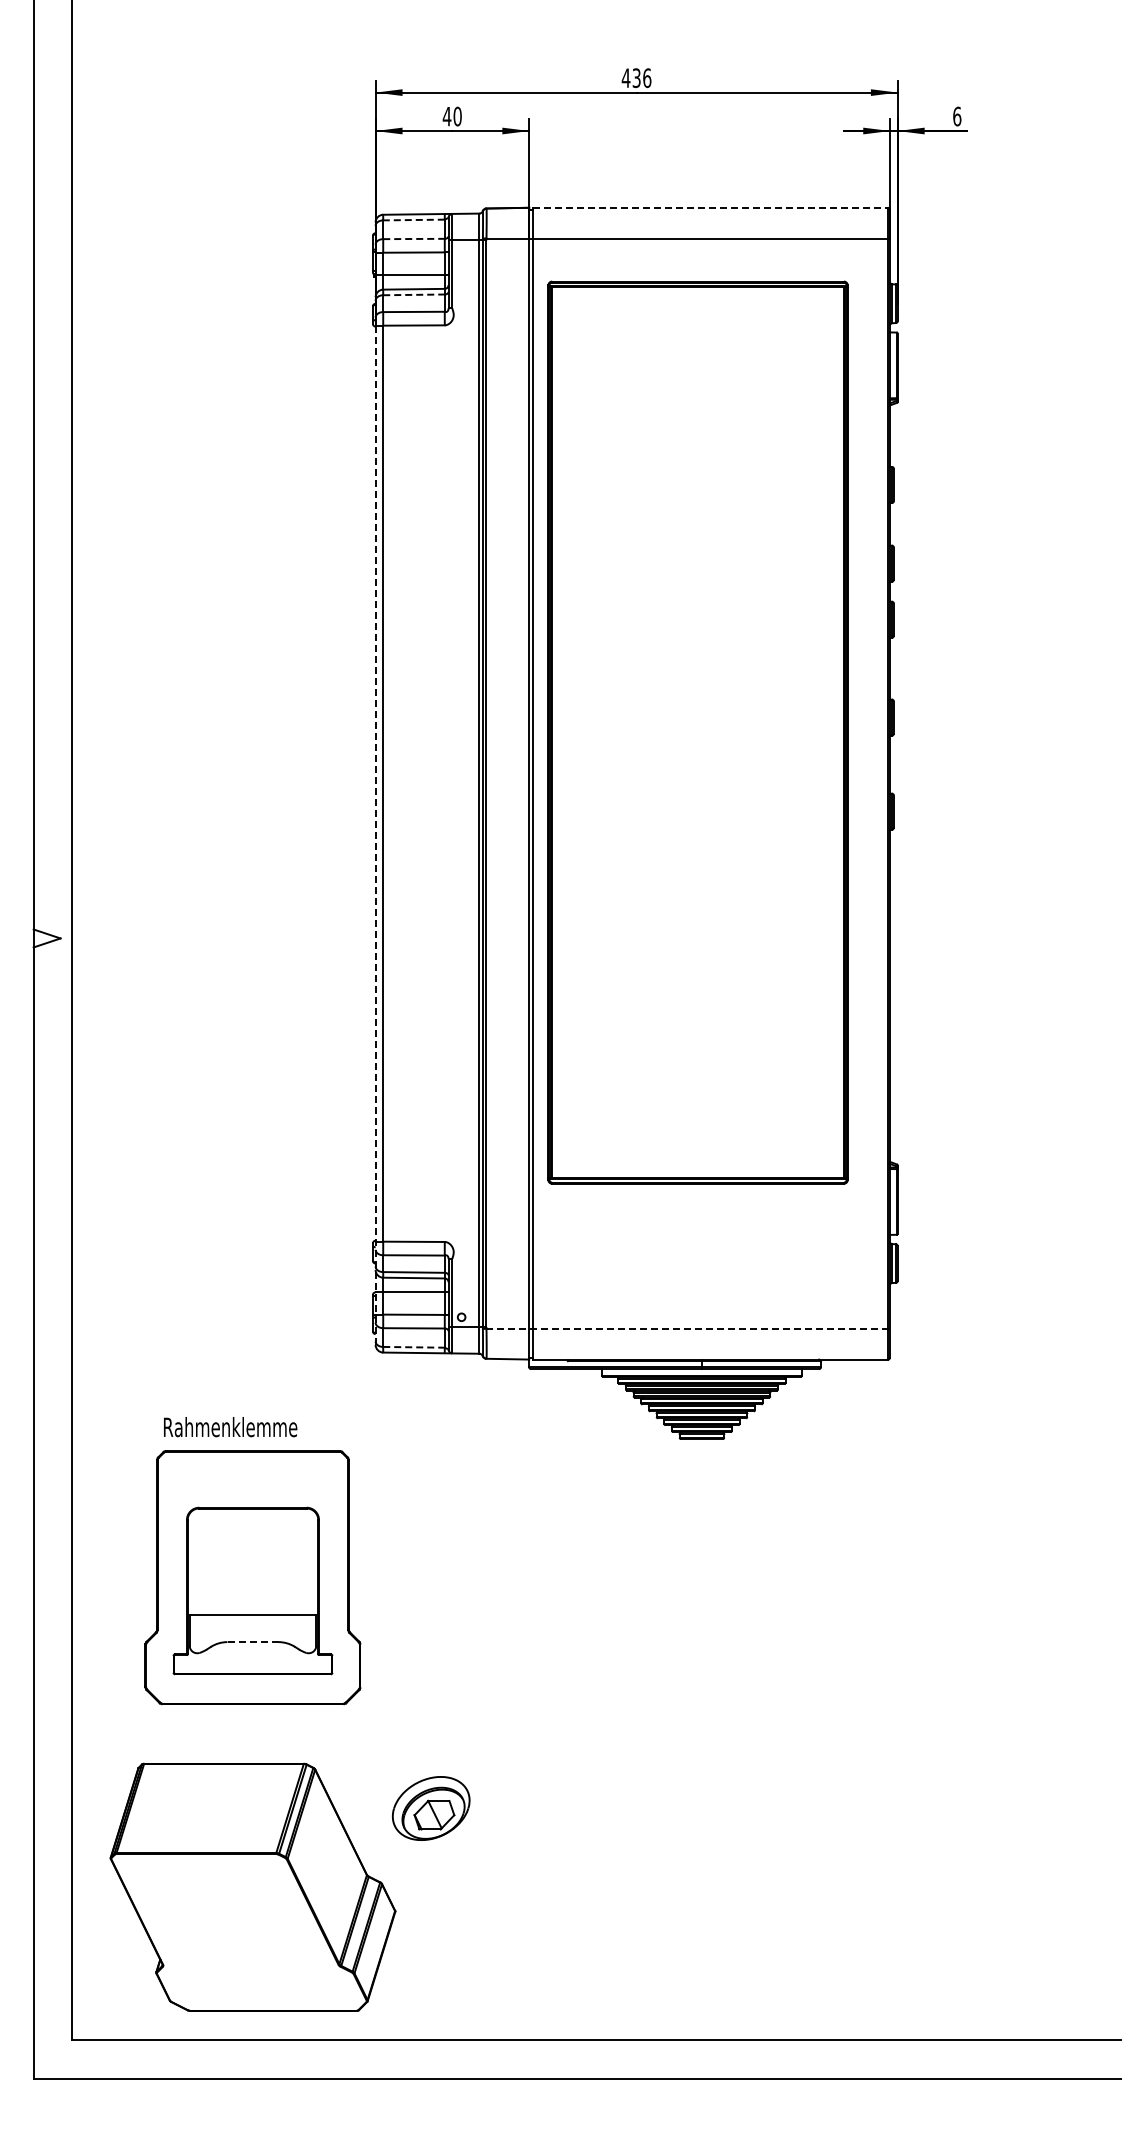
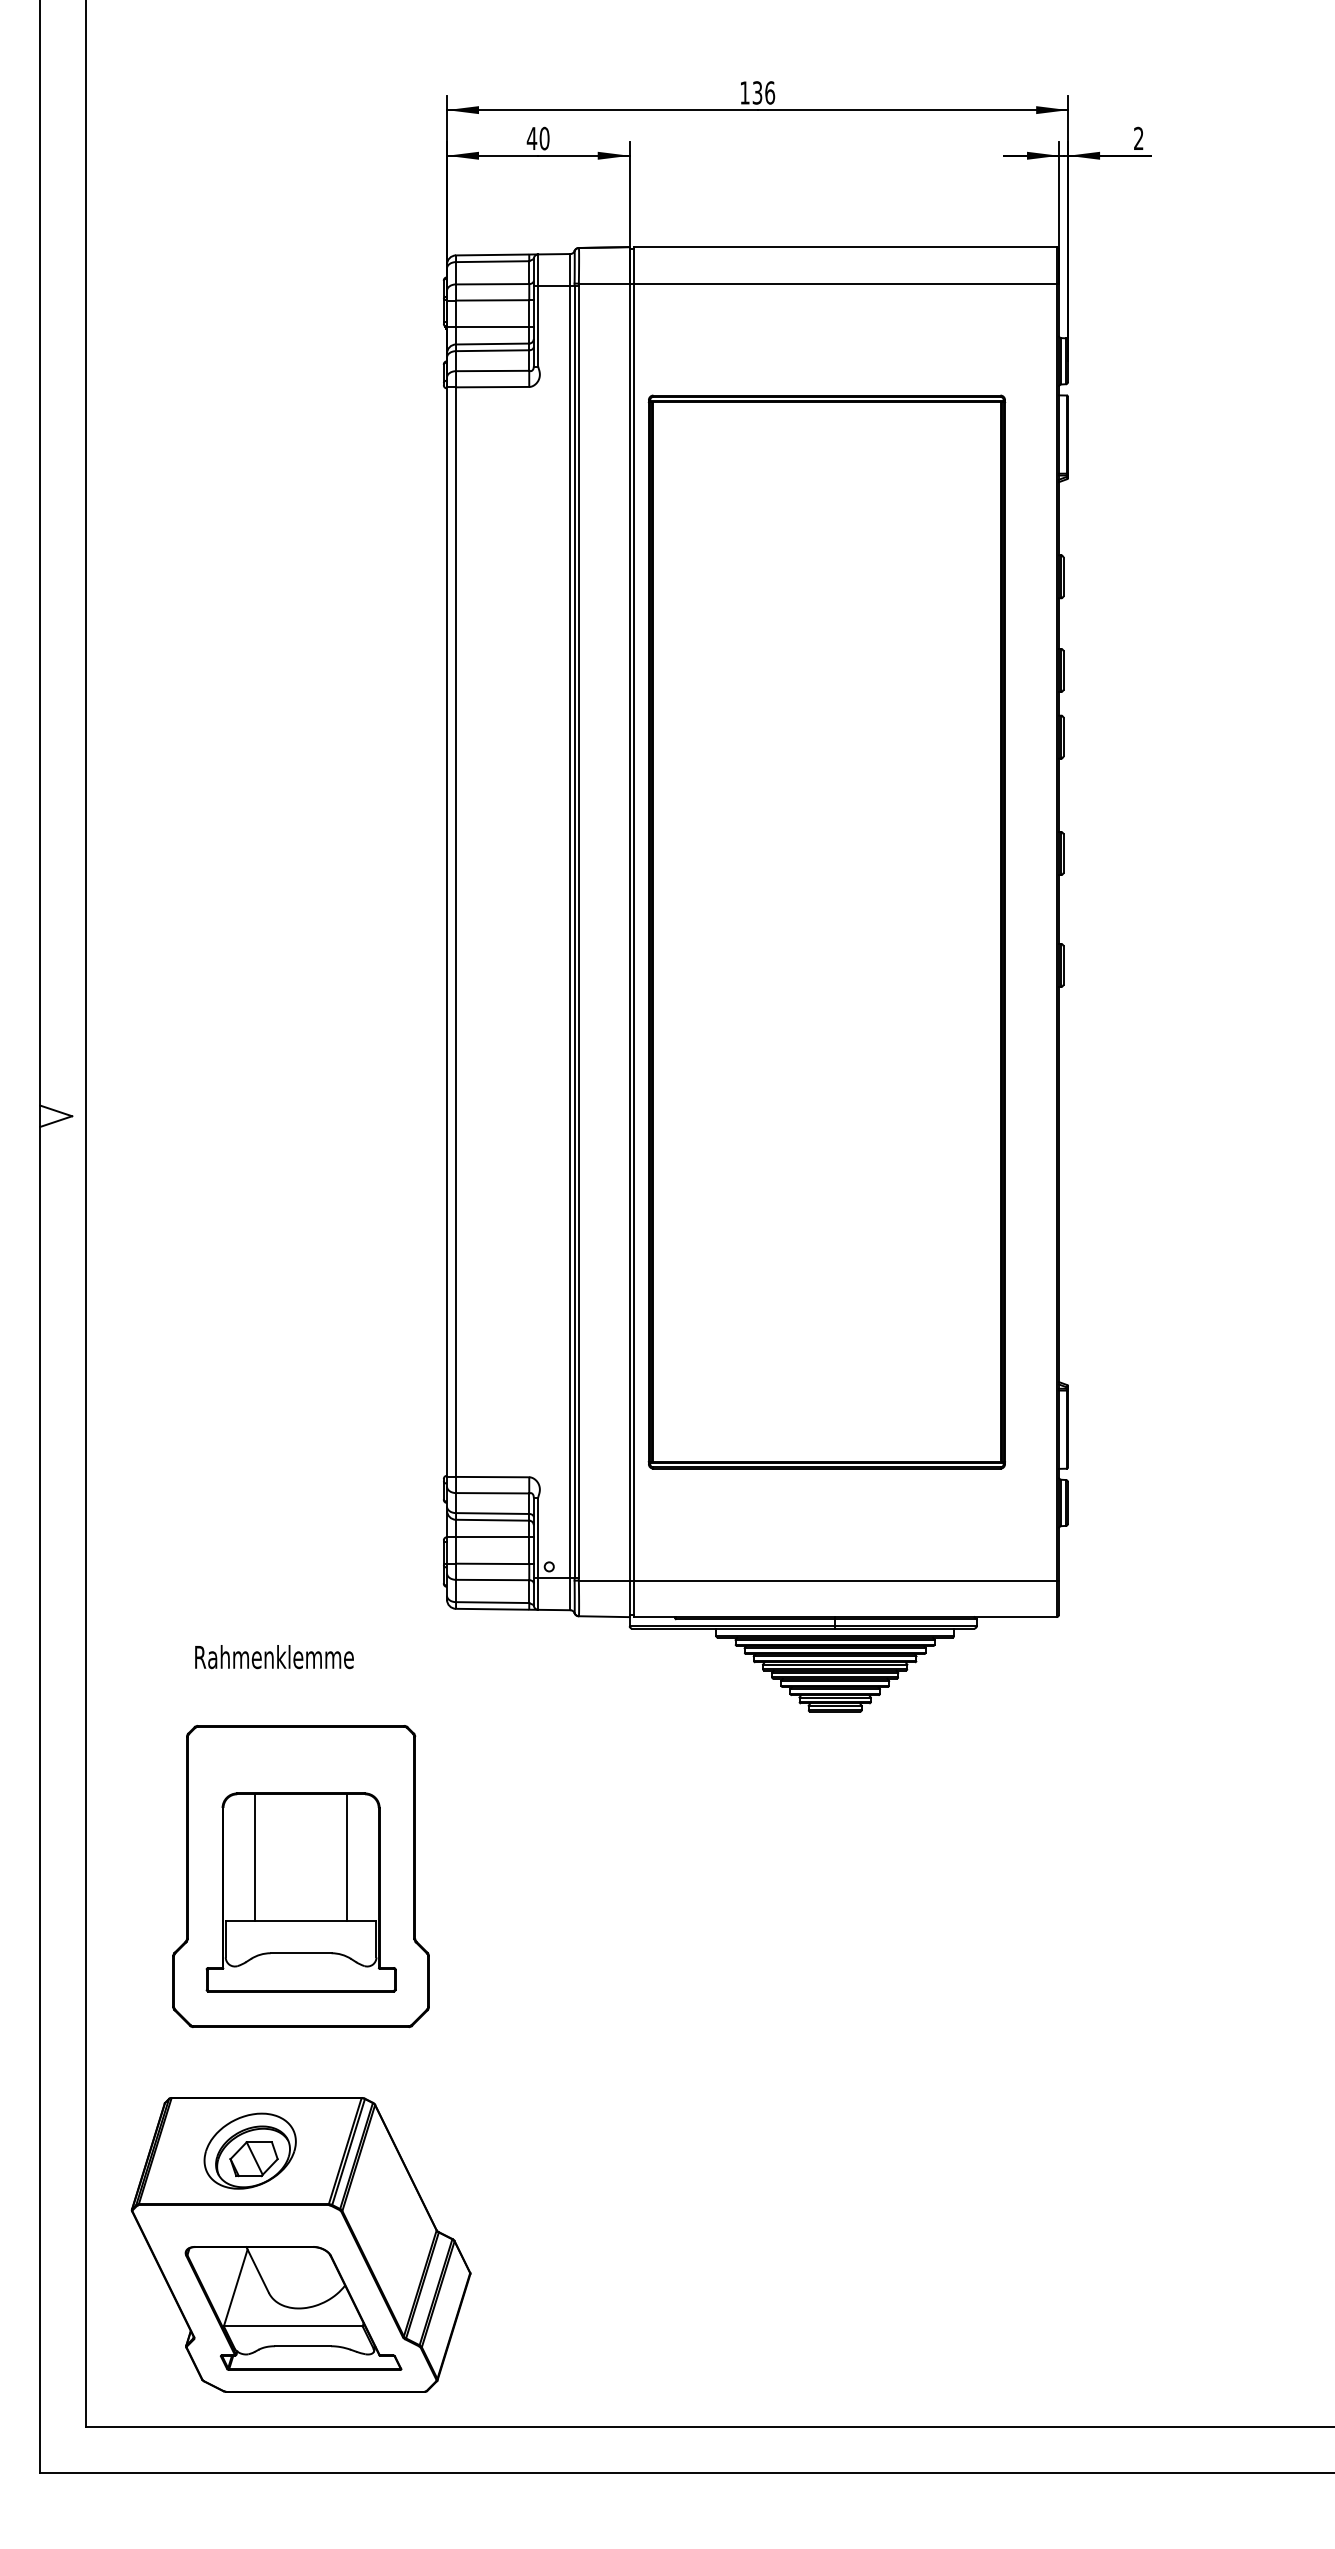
text: (625, 77) -> (744, 92), 436 -> 136
text: (957, 116) -> (1139, 138), 6 -> 2
line: (710, 207) -> (845, 246), dashed -> solid
line: (414, 220) -> (493, 262), dashed -> solid
line: (414, 239) -> (493, 284), dashed -> solid
line: (414, 294) -> (493, 350), dashed -> solid
part: (697, 732) -> (826, 931), moved
line: (375, 783) -> (446, 931), dashed -> solid
line: (688, 1328) -> (819, 1580), dashed -> solid
line: (414, 1347) -> (493, 1602), dashed -> solid
text: (230, 1427) -> (274, 1657), moved
line: (214, 1561) -> (255, 1857), added
line: (291, 1561) -> (346, 1857), added
line: (252, 1642) -> (300, 1953), dashed -> solid
part: (430, 1808) -> (249, 2151), moved
part: (246, 1940) -> (293, 2308), added

